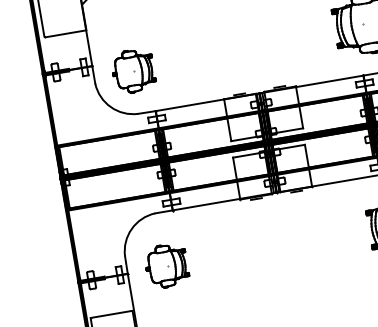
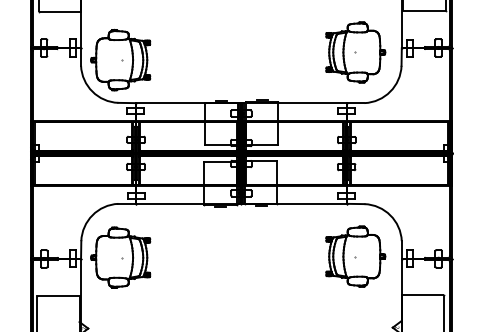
part: (133, 70) -> (120, 59), size x1.43
part: (166, 265) -> (120, 257), size x1.43

